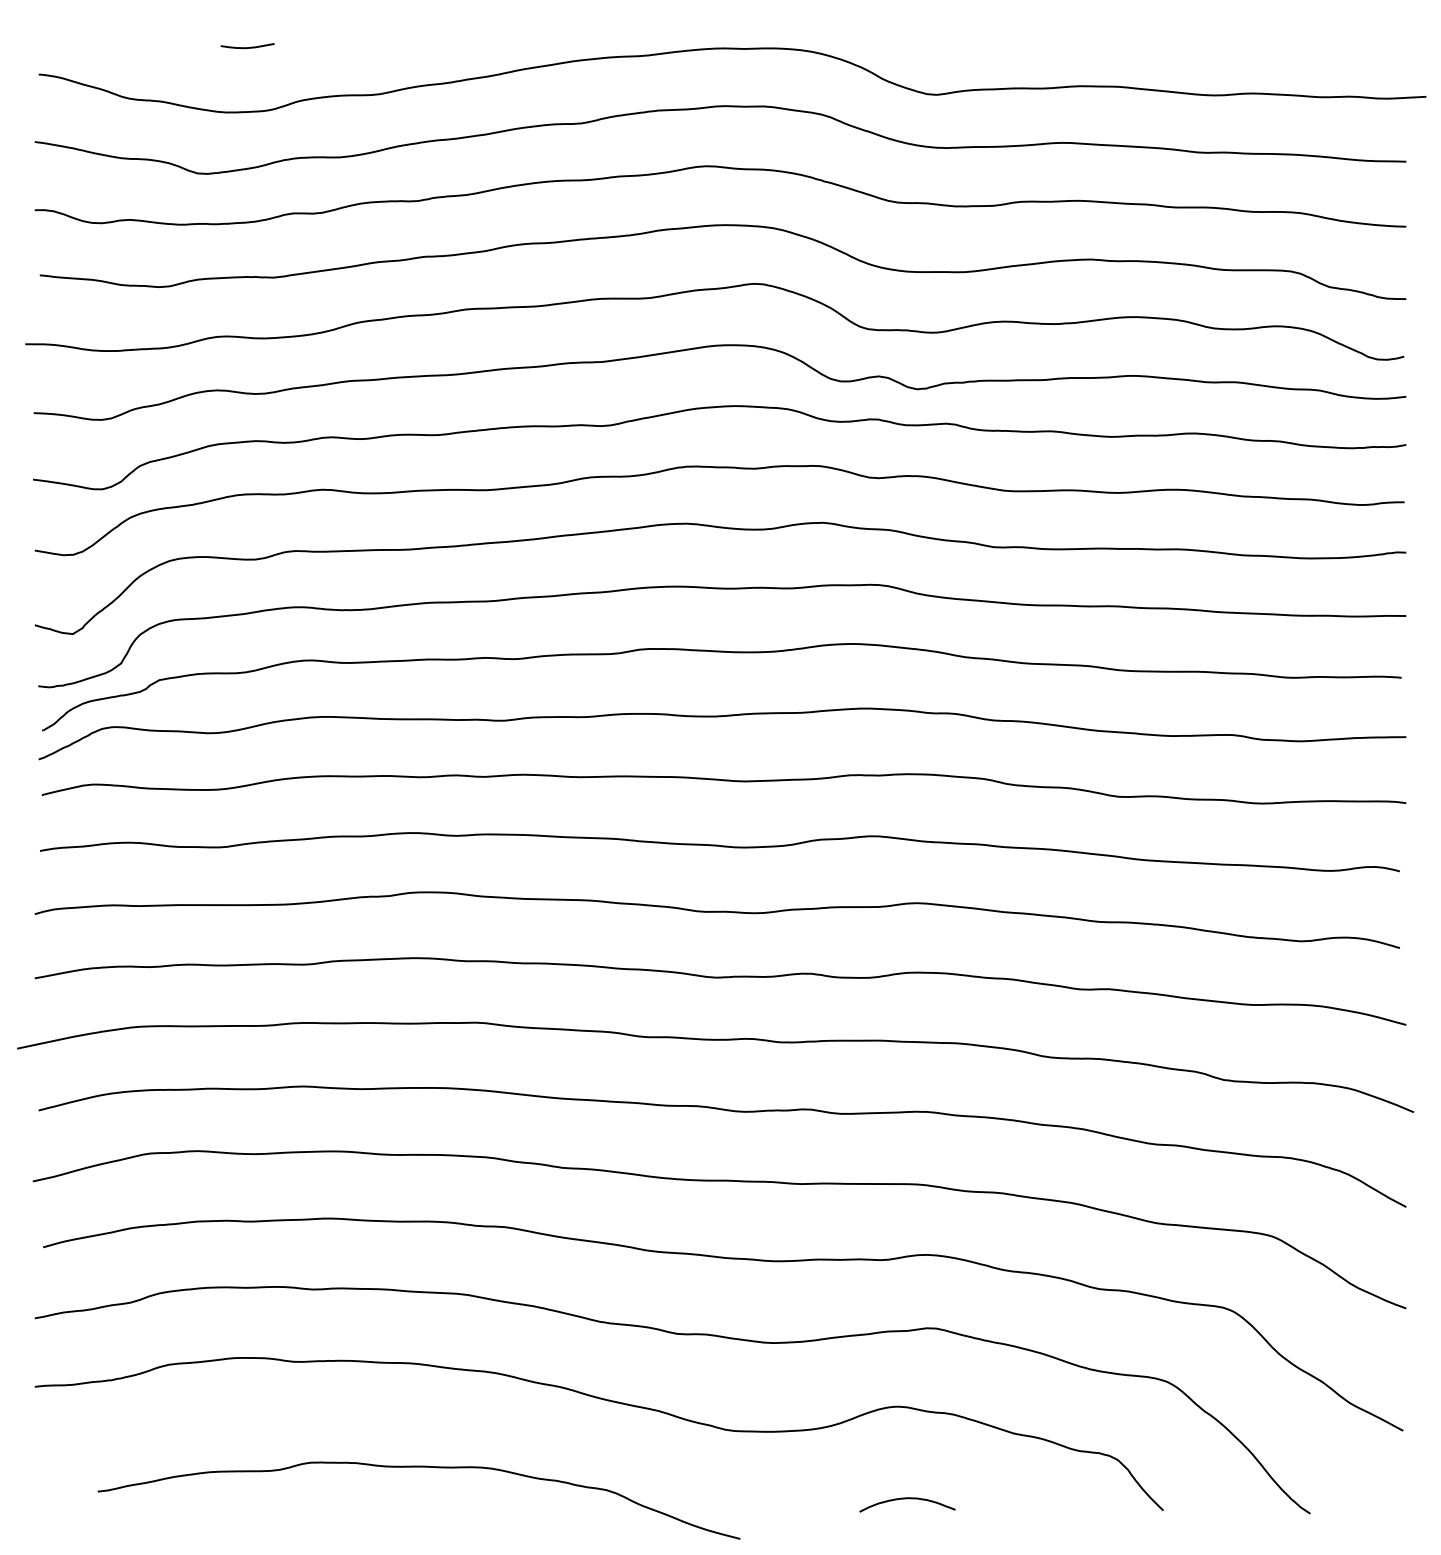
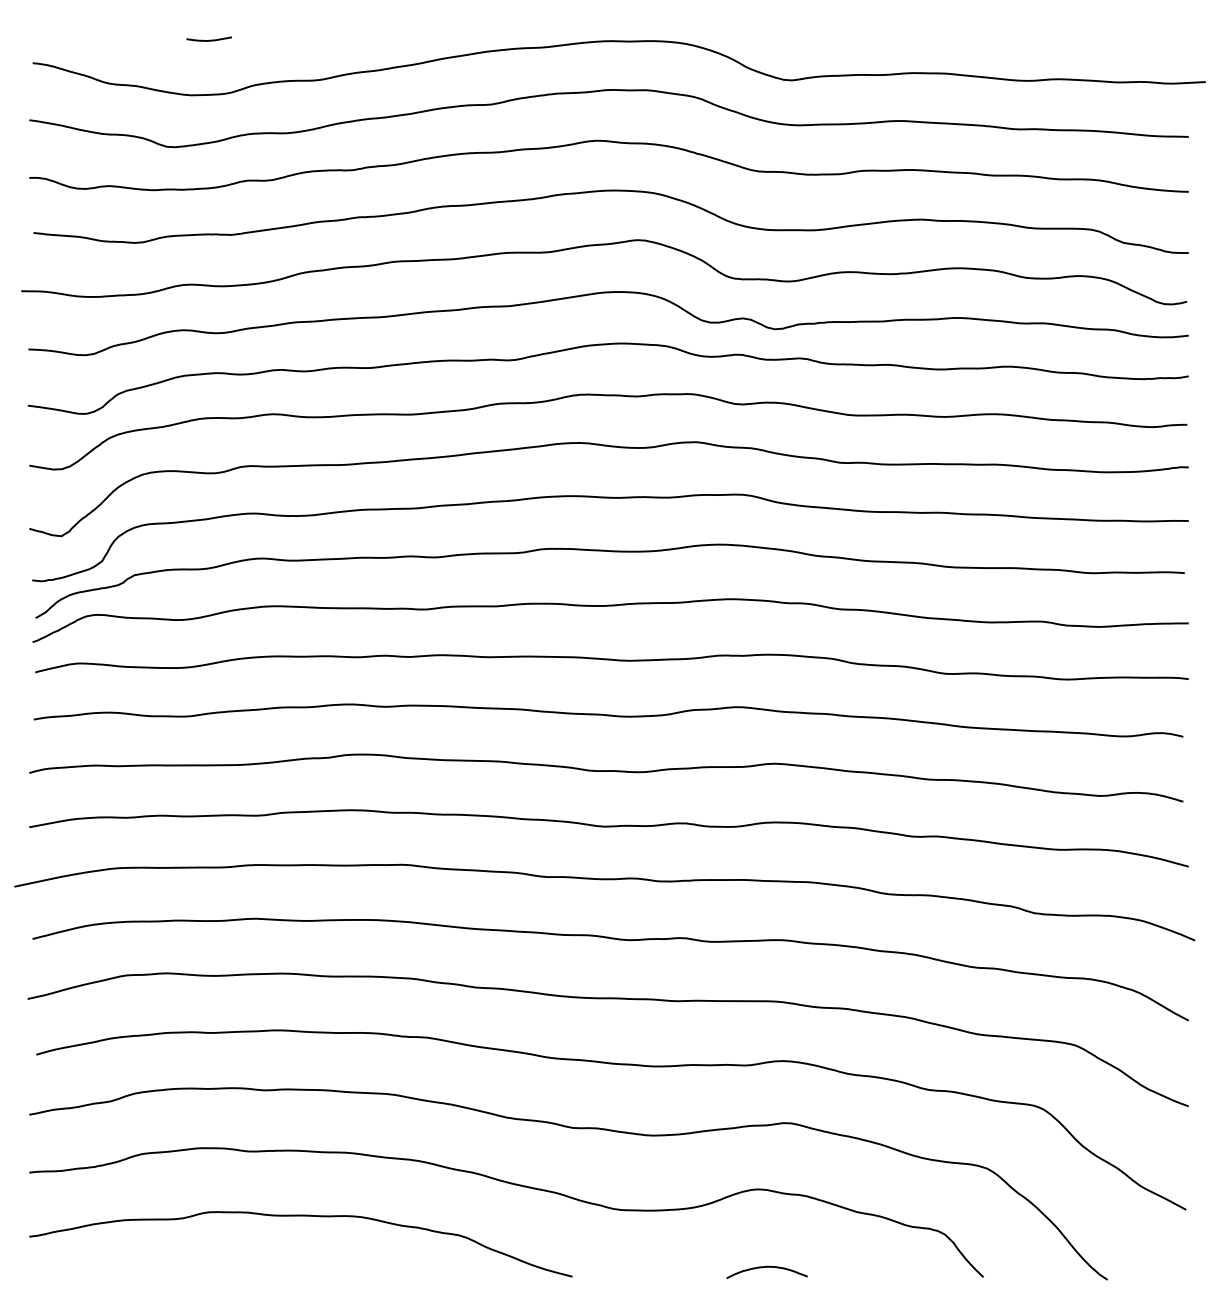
curve: (418, 1467) -> (300, 1216), moved

